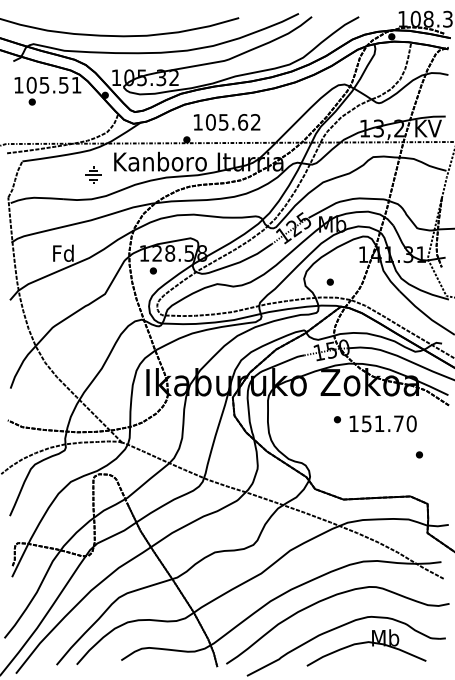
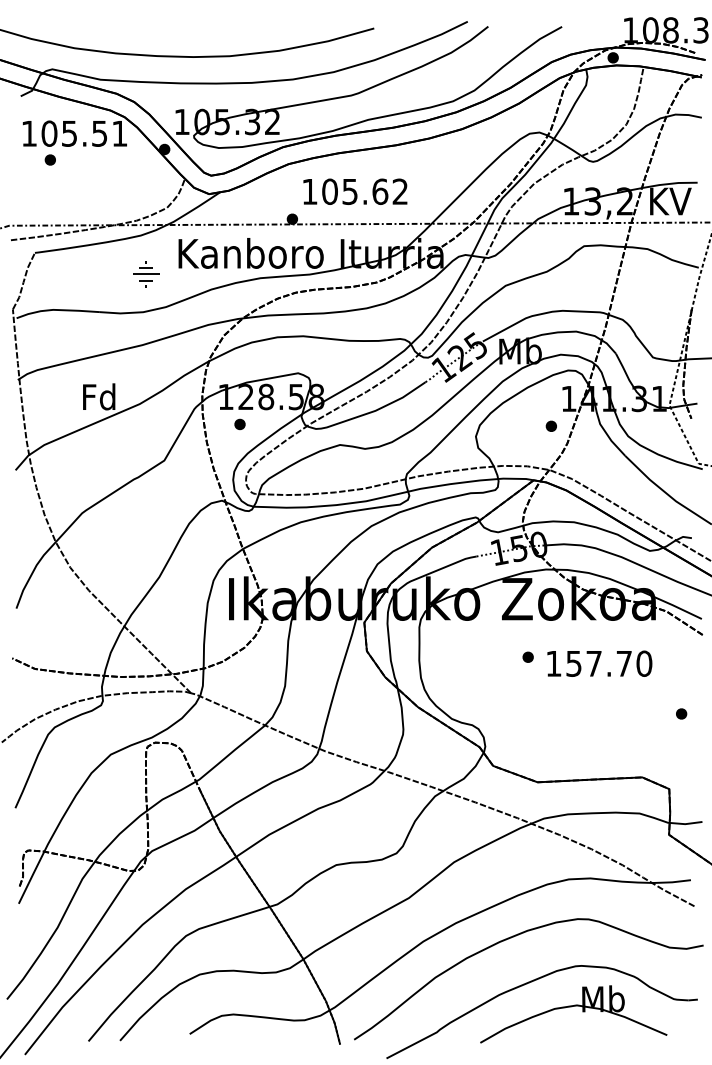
part: (329, 281) -> (550, 425), moved
text: (379, 423) -> (593, 663), 151.70 -> 157.70
part: (419, 454) -> (681, 713), moved

